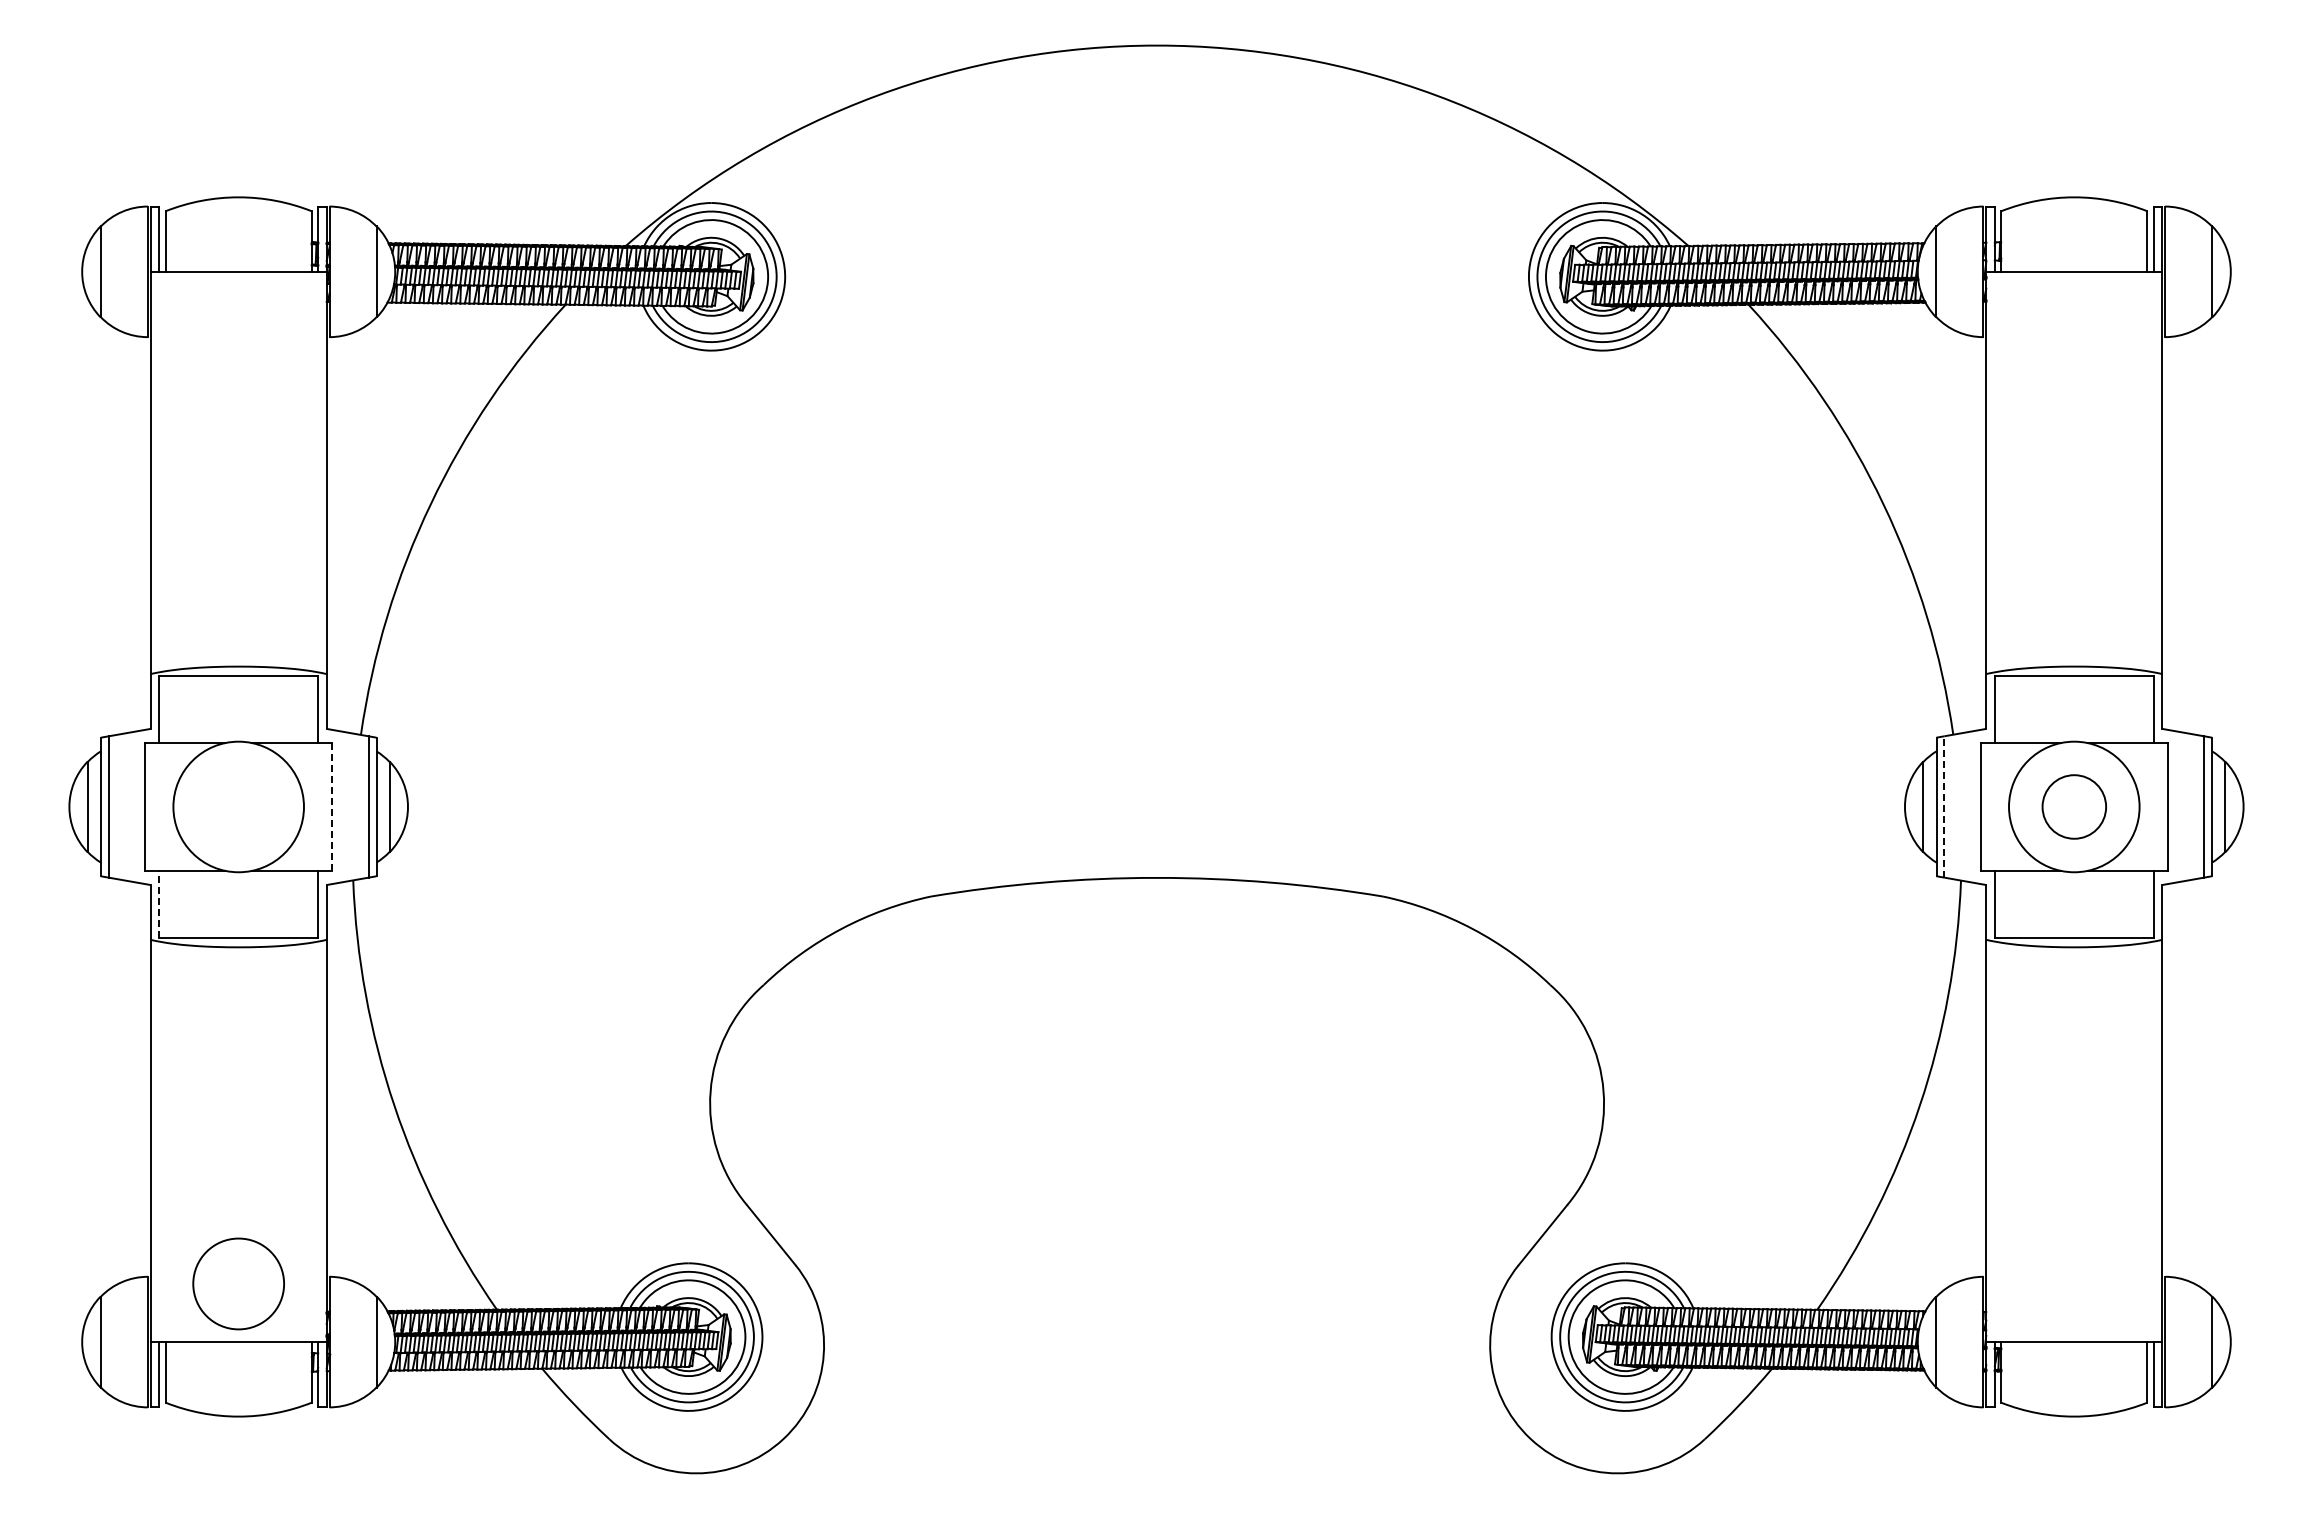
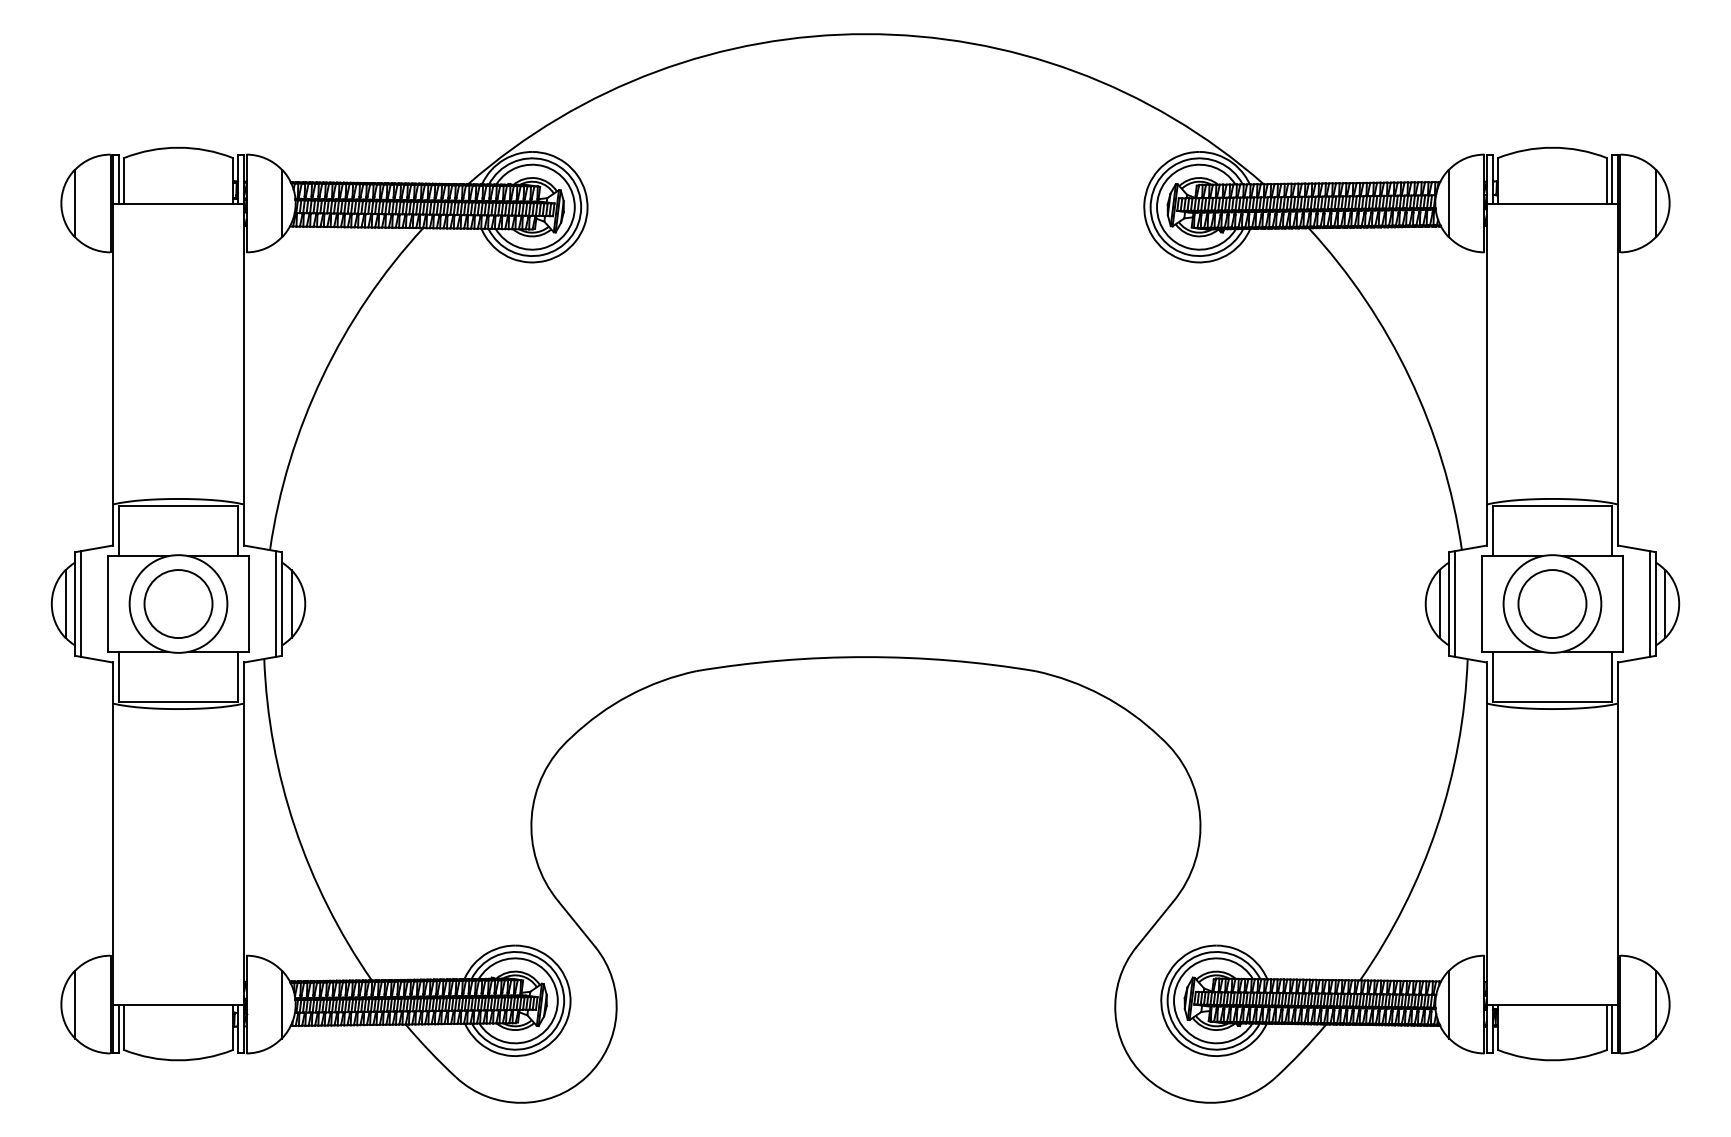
line: (332, 806) -> (248, 603), dashed -> solid
line: (1944, 806) -> (1455, 603), dashed -> solid
circle: (2074, 806) -> (1552, 603), size x1.43
line: (159, 903) -> (119, 676), dashed -> solid
circle: (238, 1283) -> (178, 603), moved

